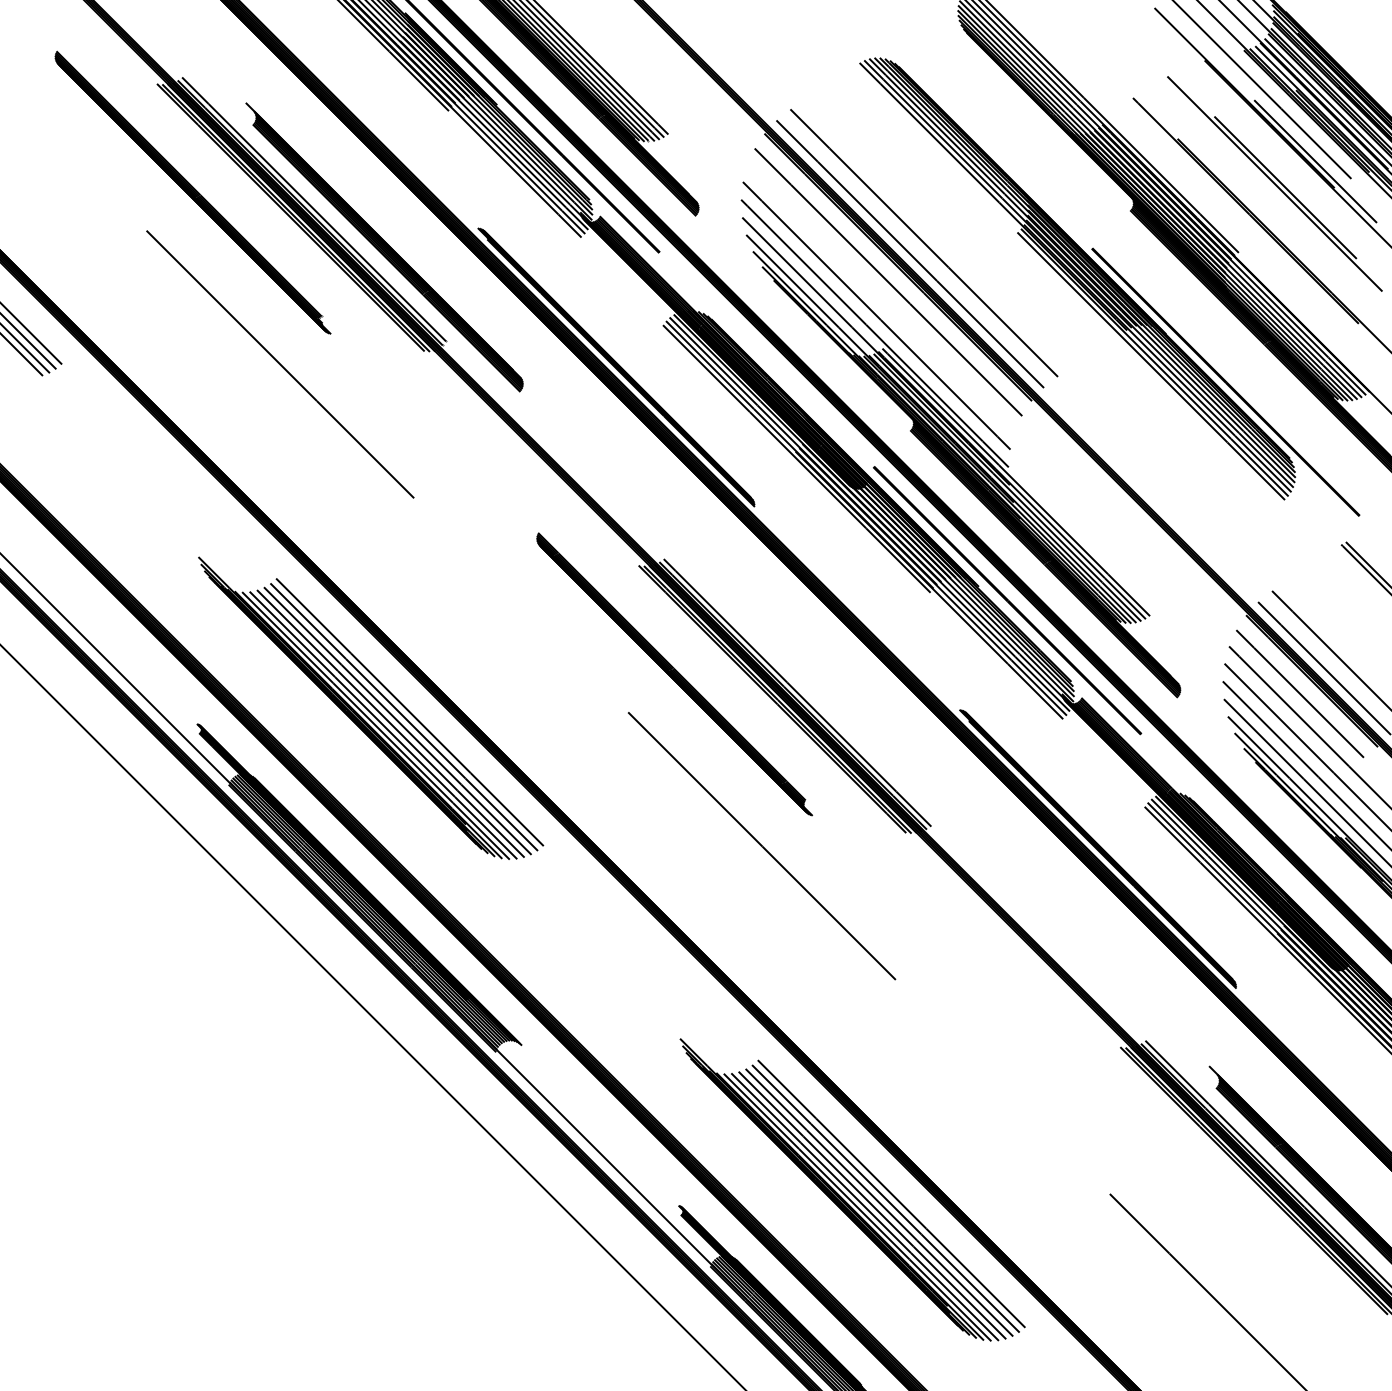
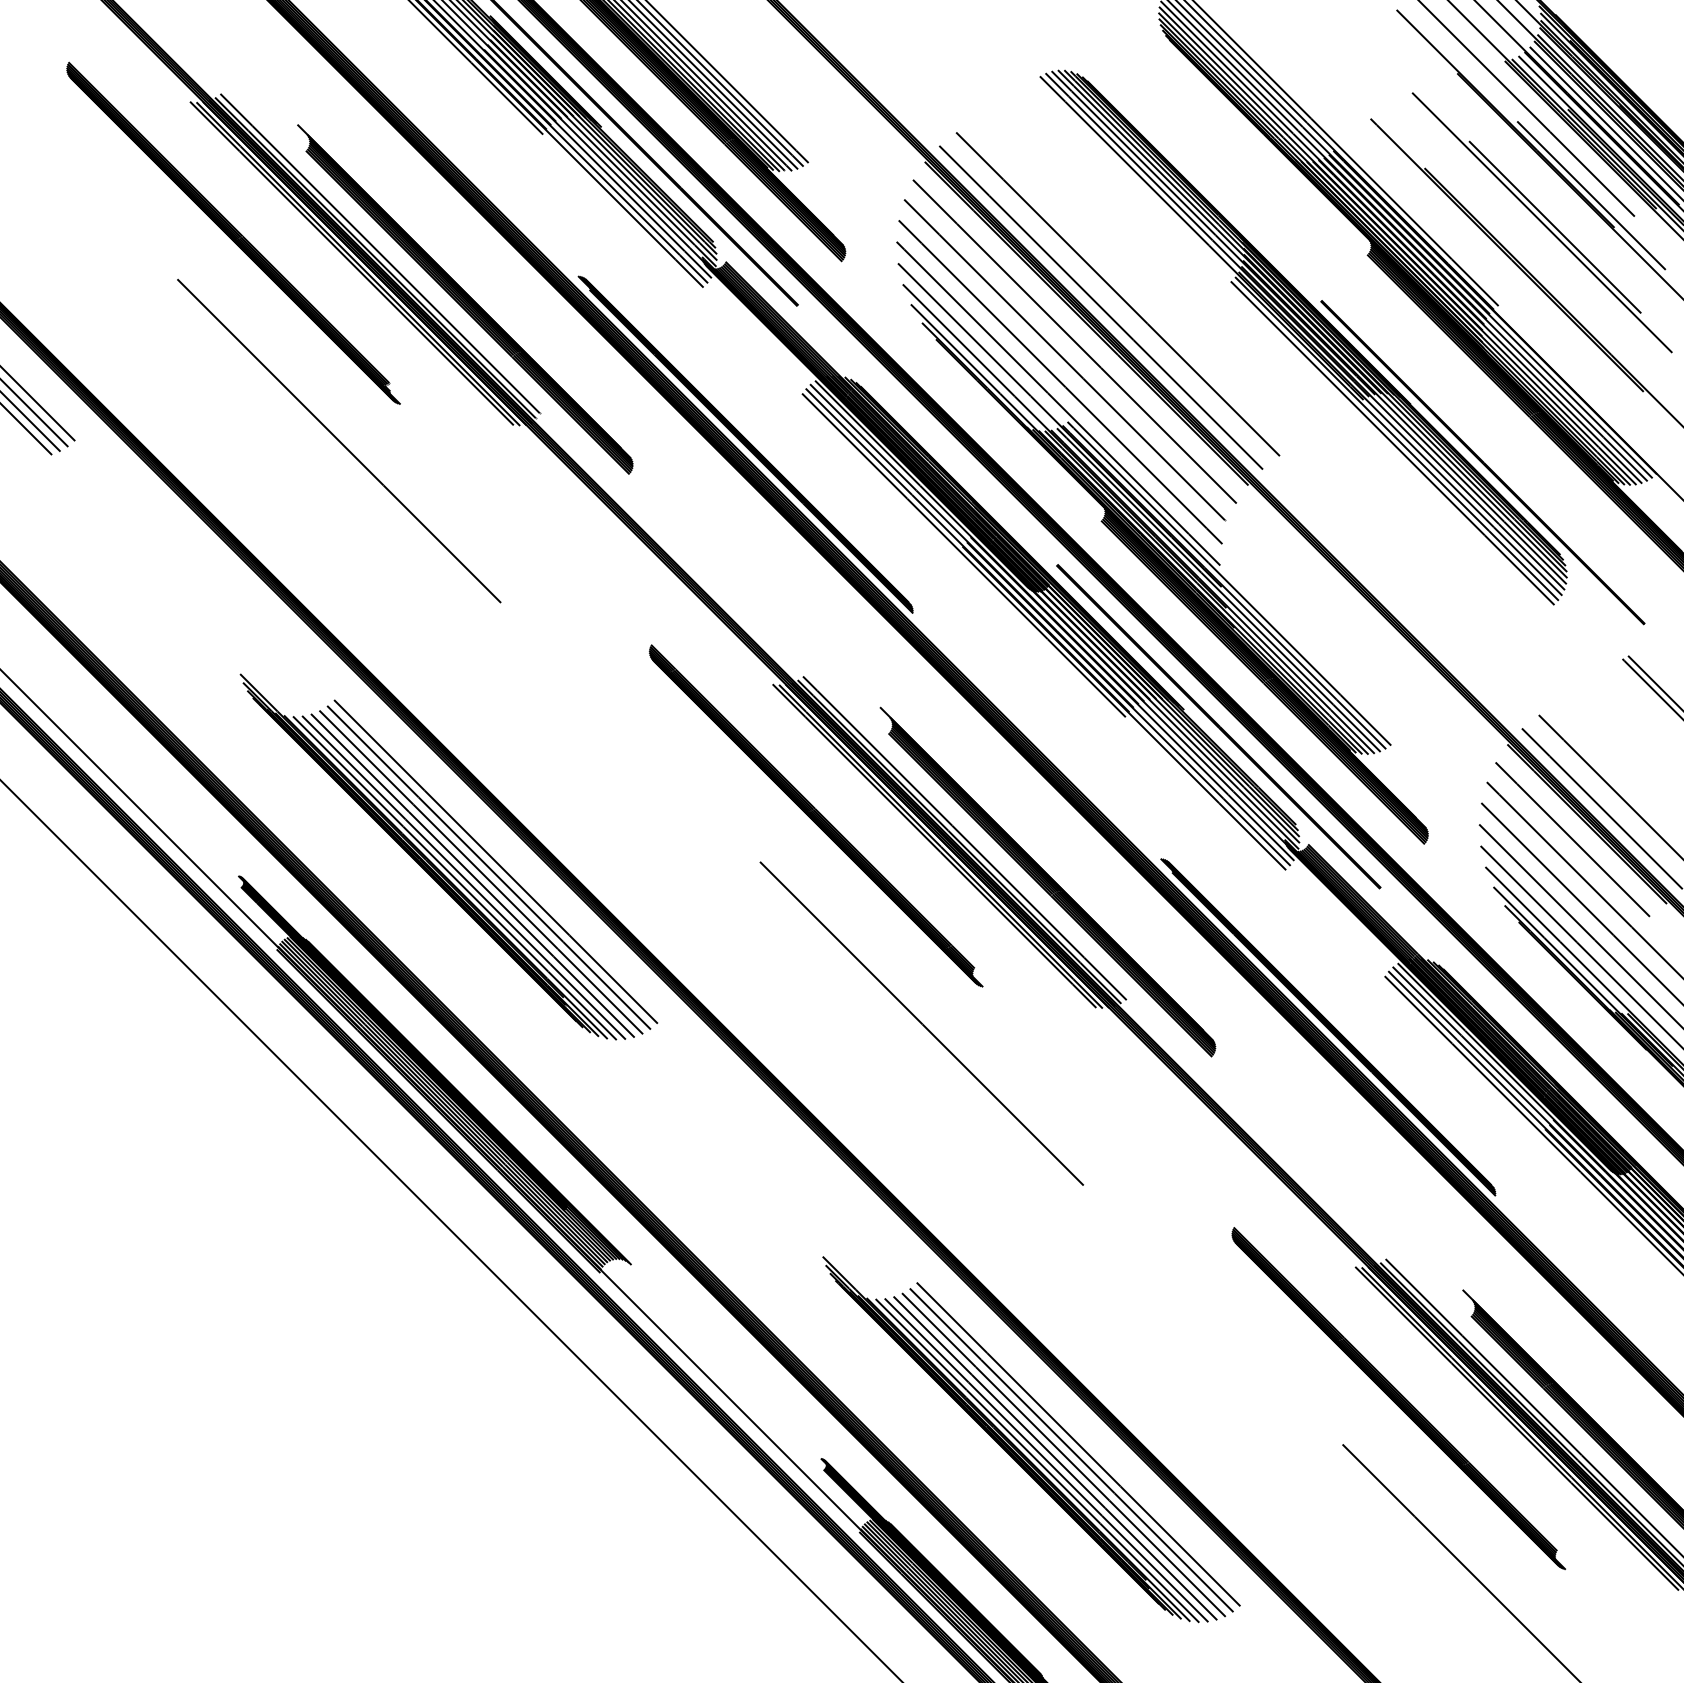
line: (880, 297) -> (1065, 360), added
part: (866, 729) -> (1048, 882), added
part: (1156, 1155) -> (1399, 1397), added

